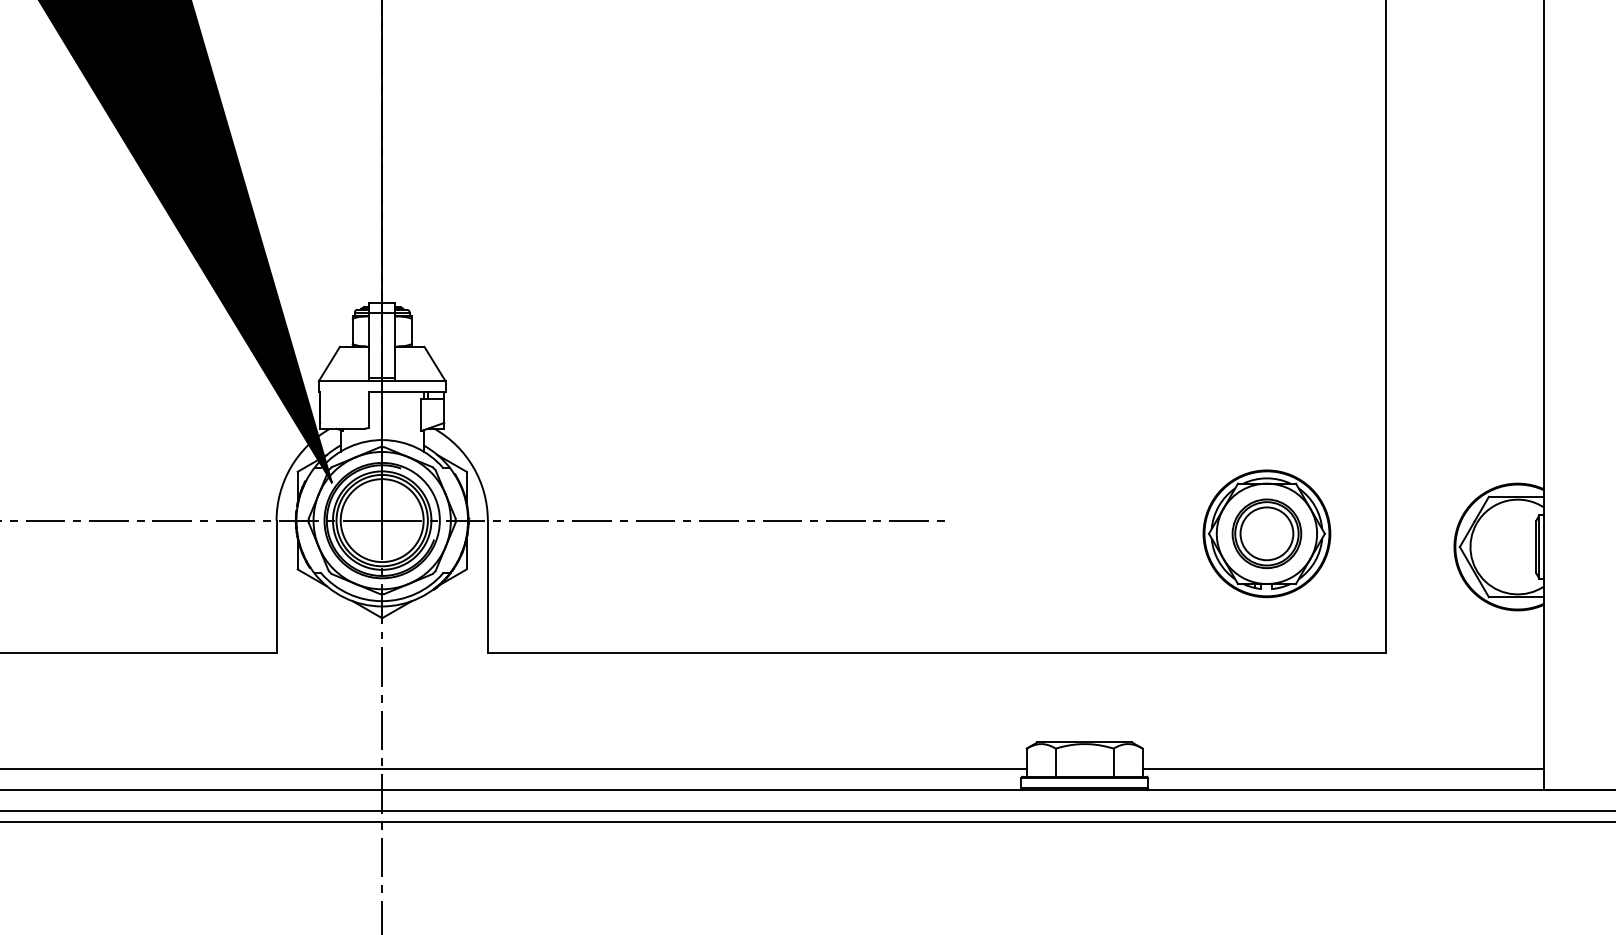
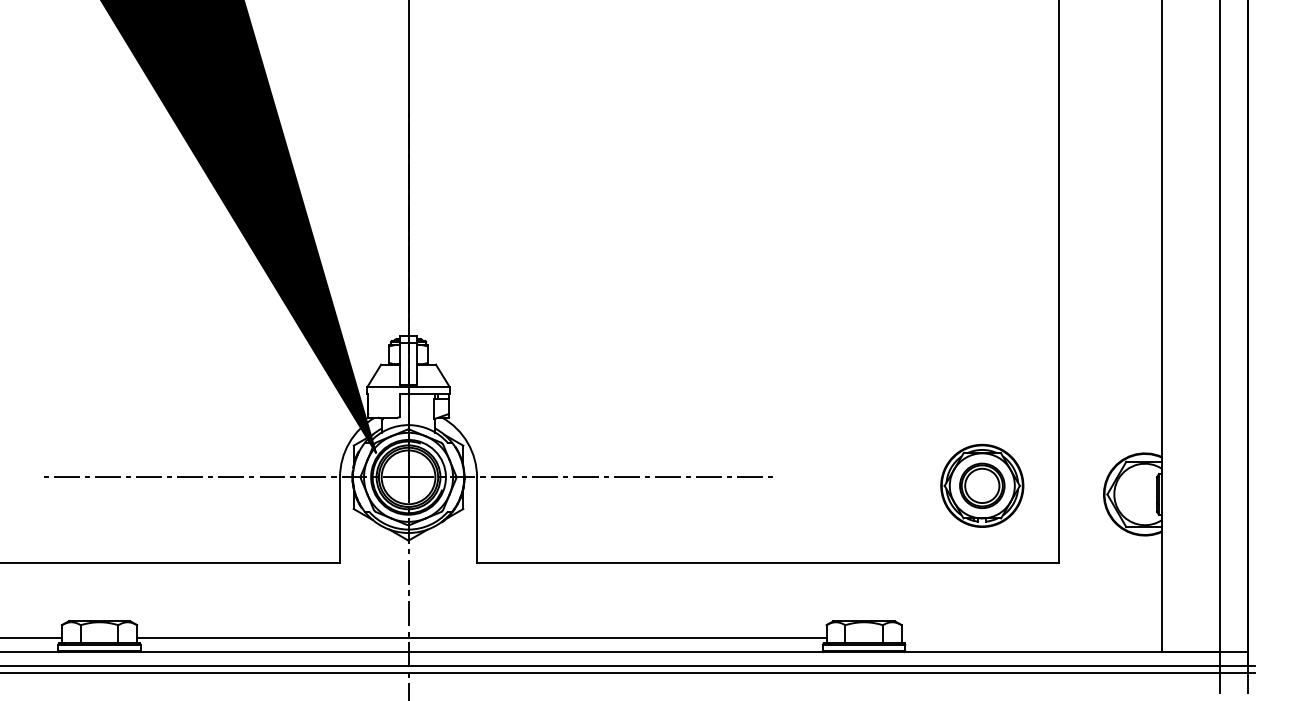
line: (1342, 769) -> (1031, 638), removed

